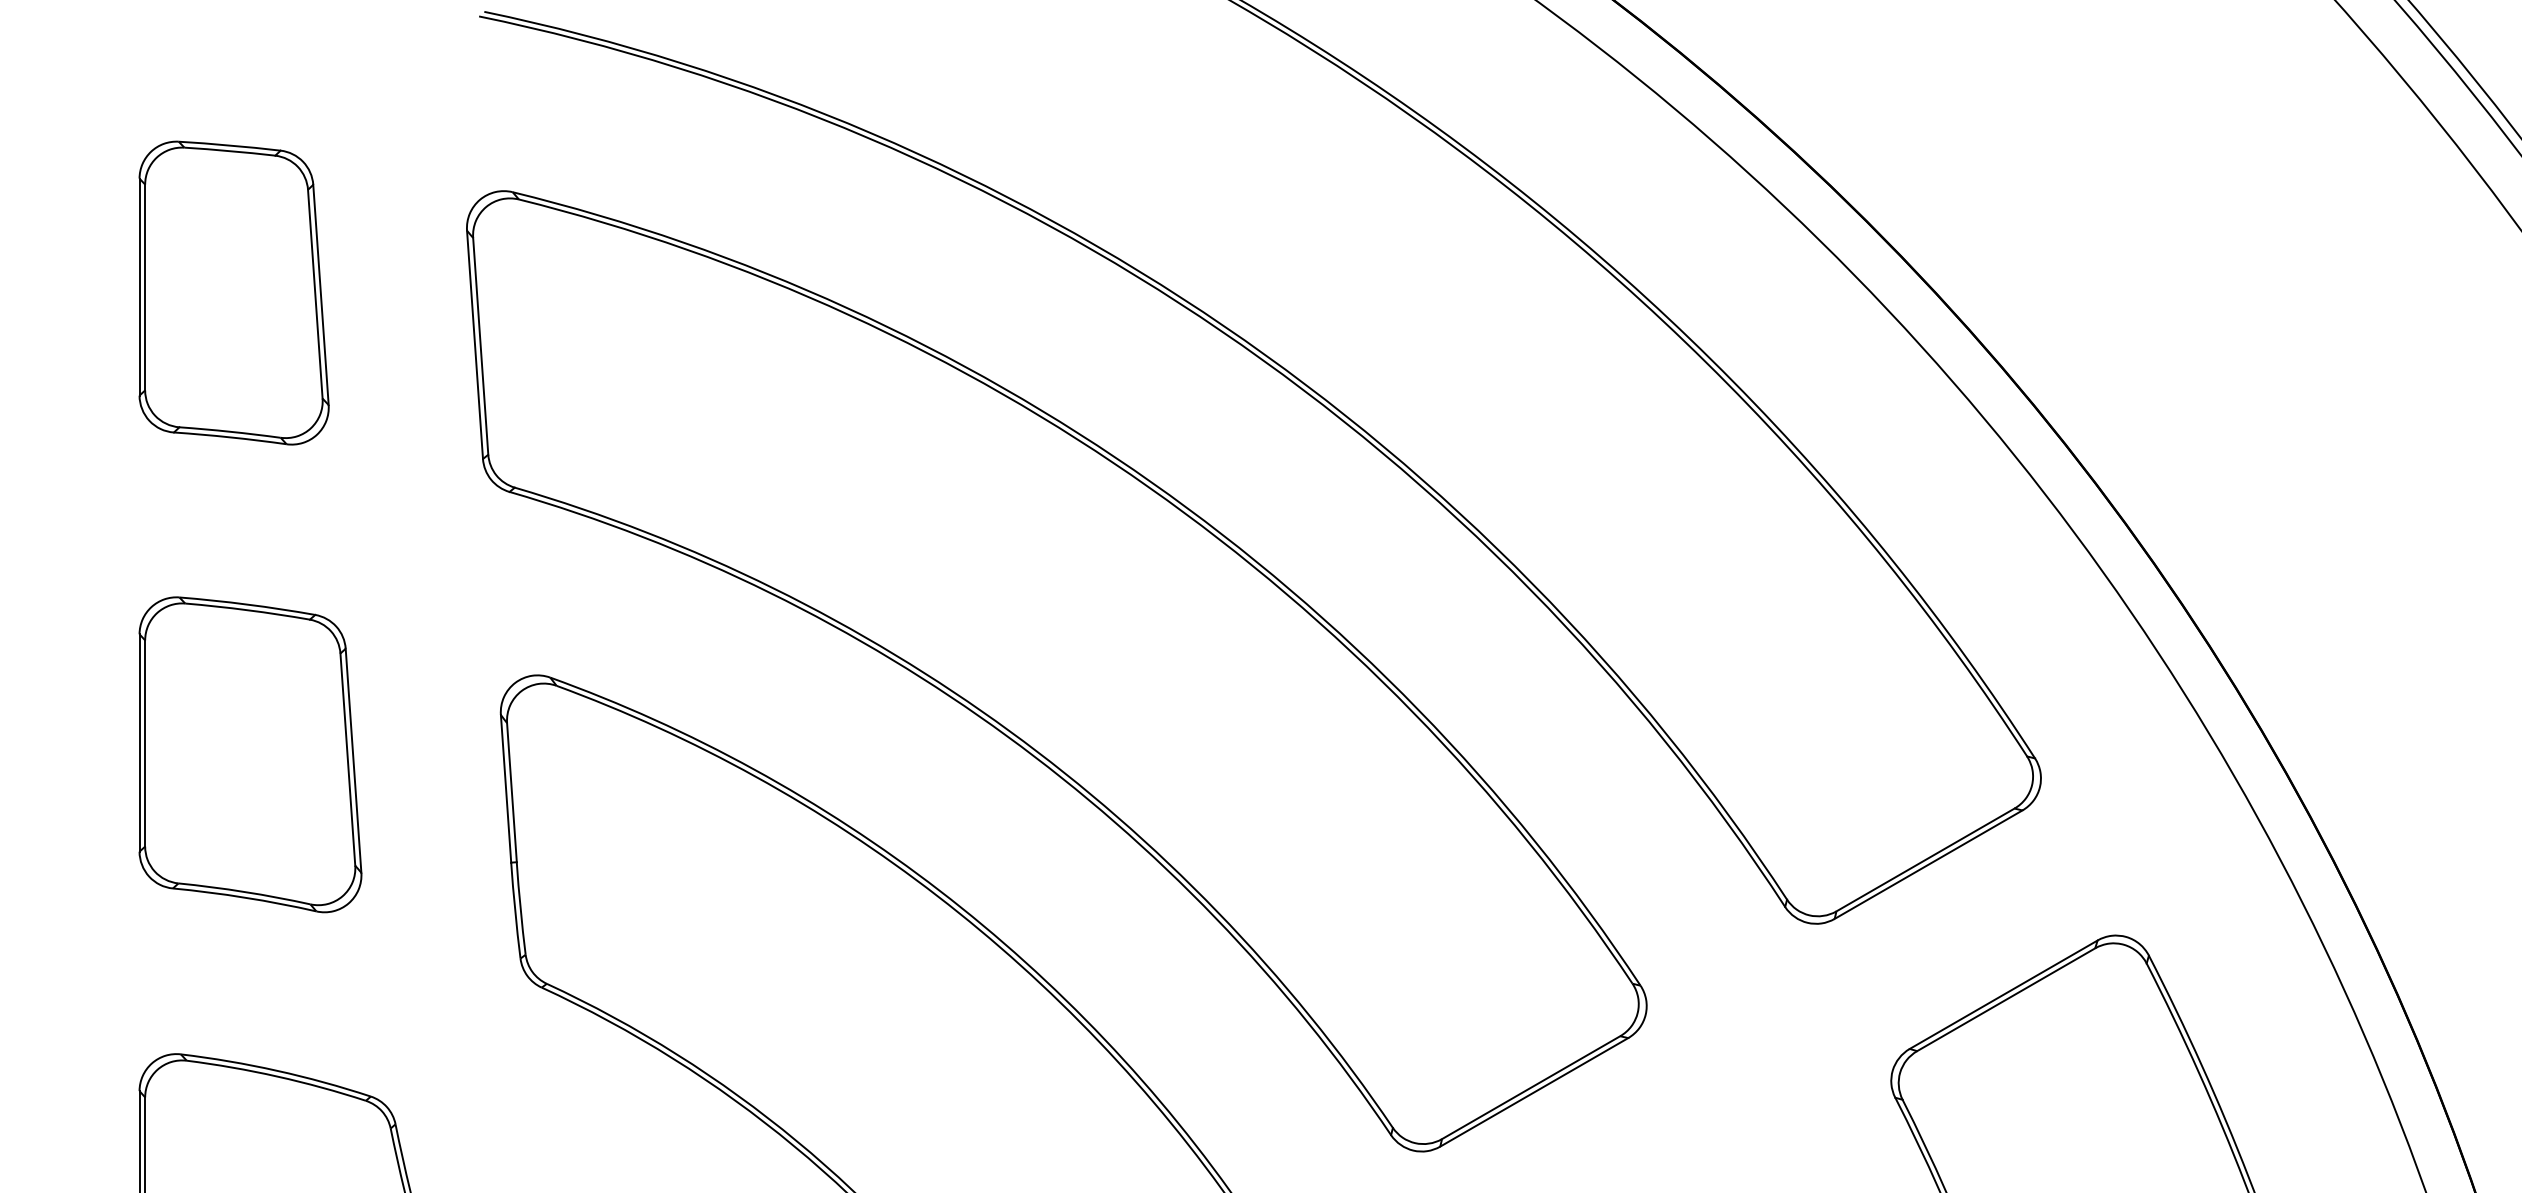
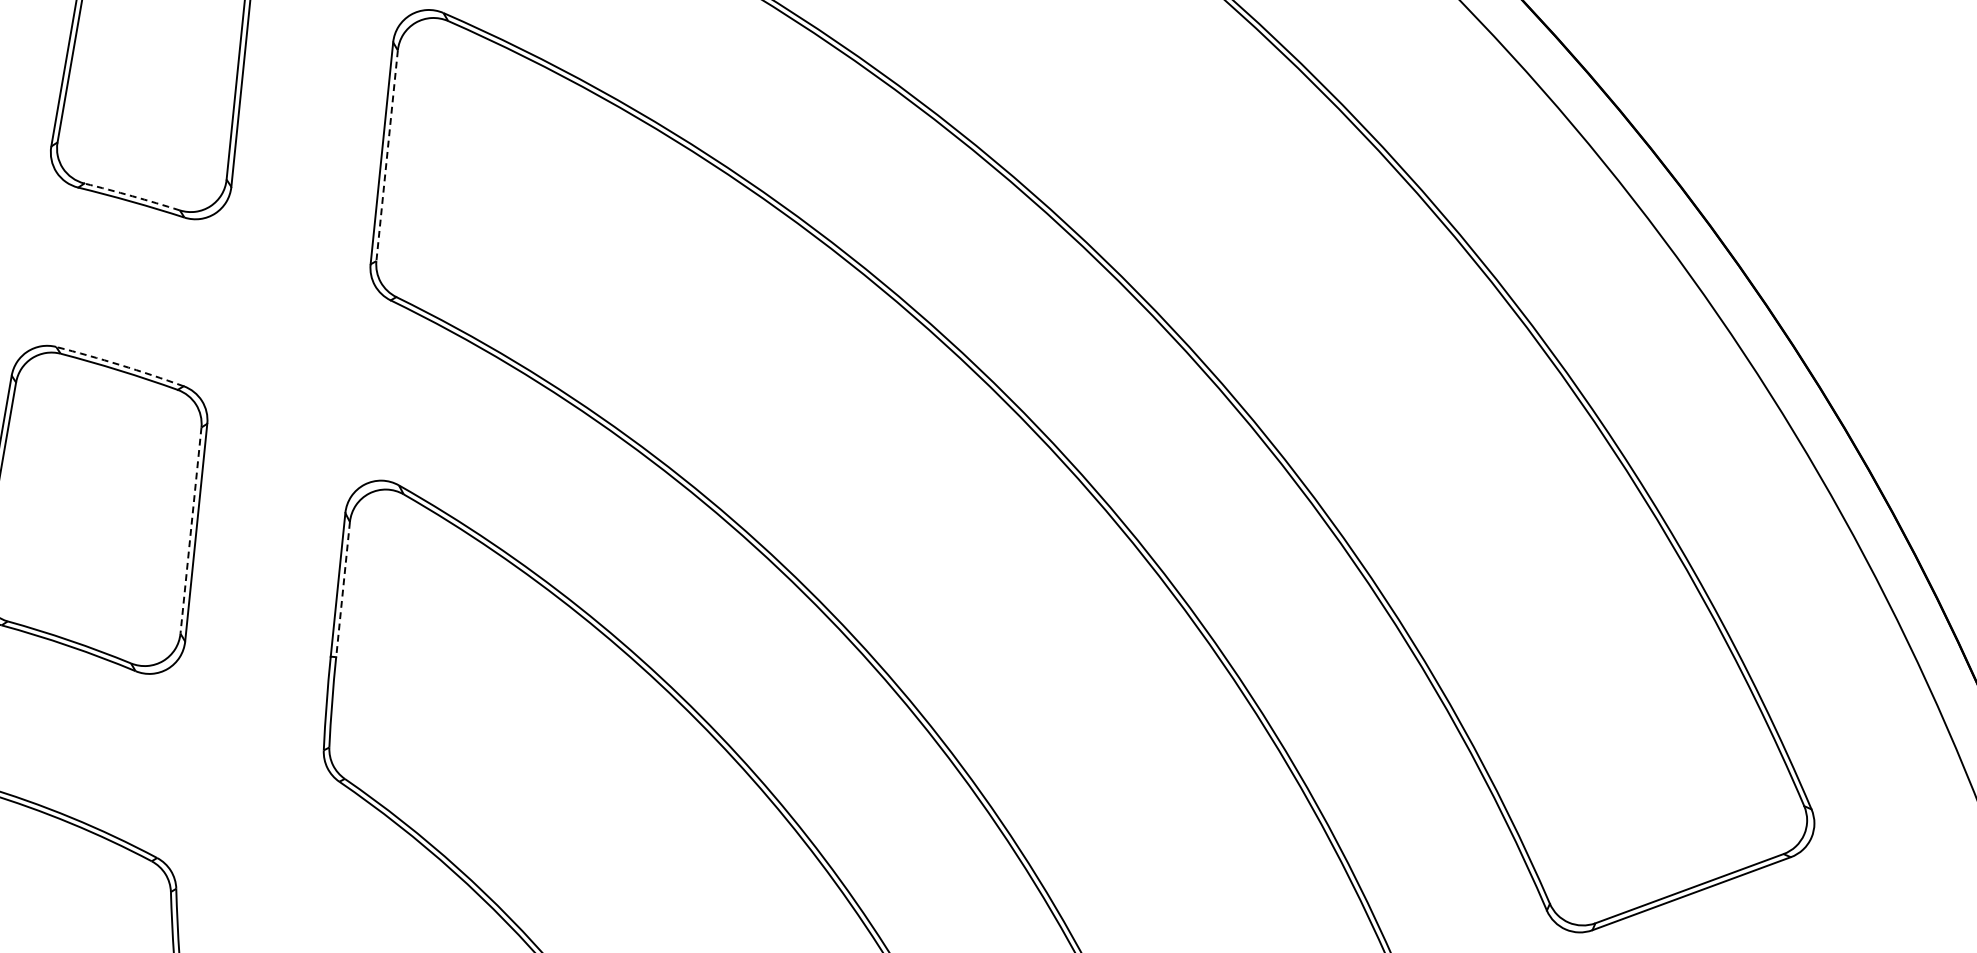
line: (480, 346) -> (386, 155), solid -> dashed
arc: (230, 431) -> (132, 196), solid -> dashed
arc: (247, 604) -> (120, 364), solid -> dashed
line: (347, 760) -> (190, 531), solid -> dashed
line: (511, 792) -> (342, 589), solid -> dashed

